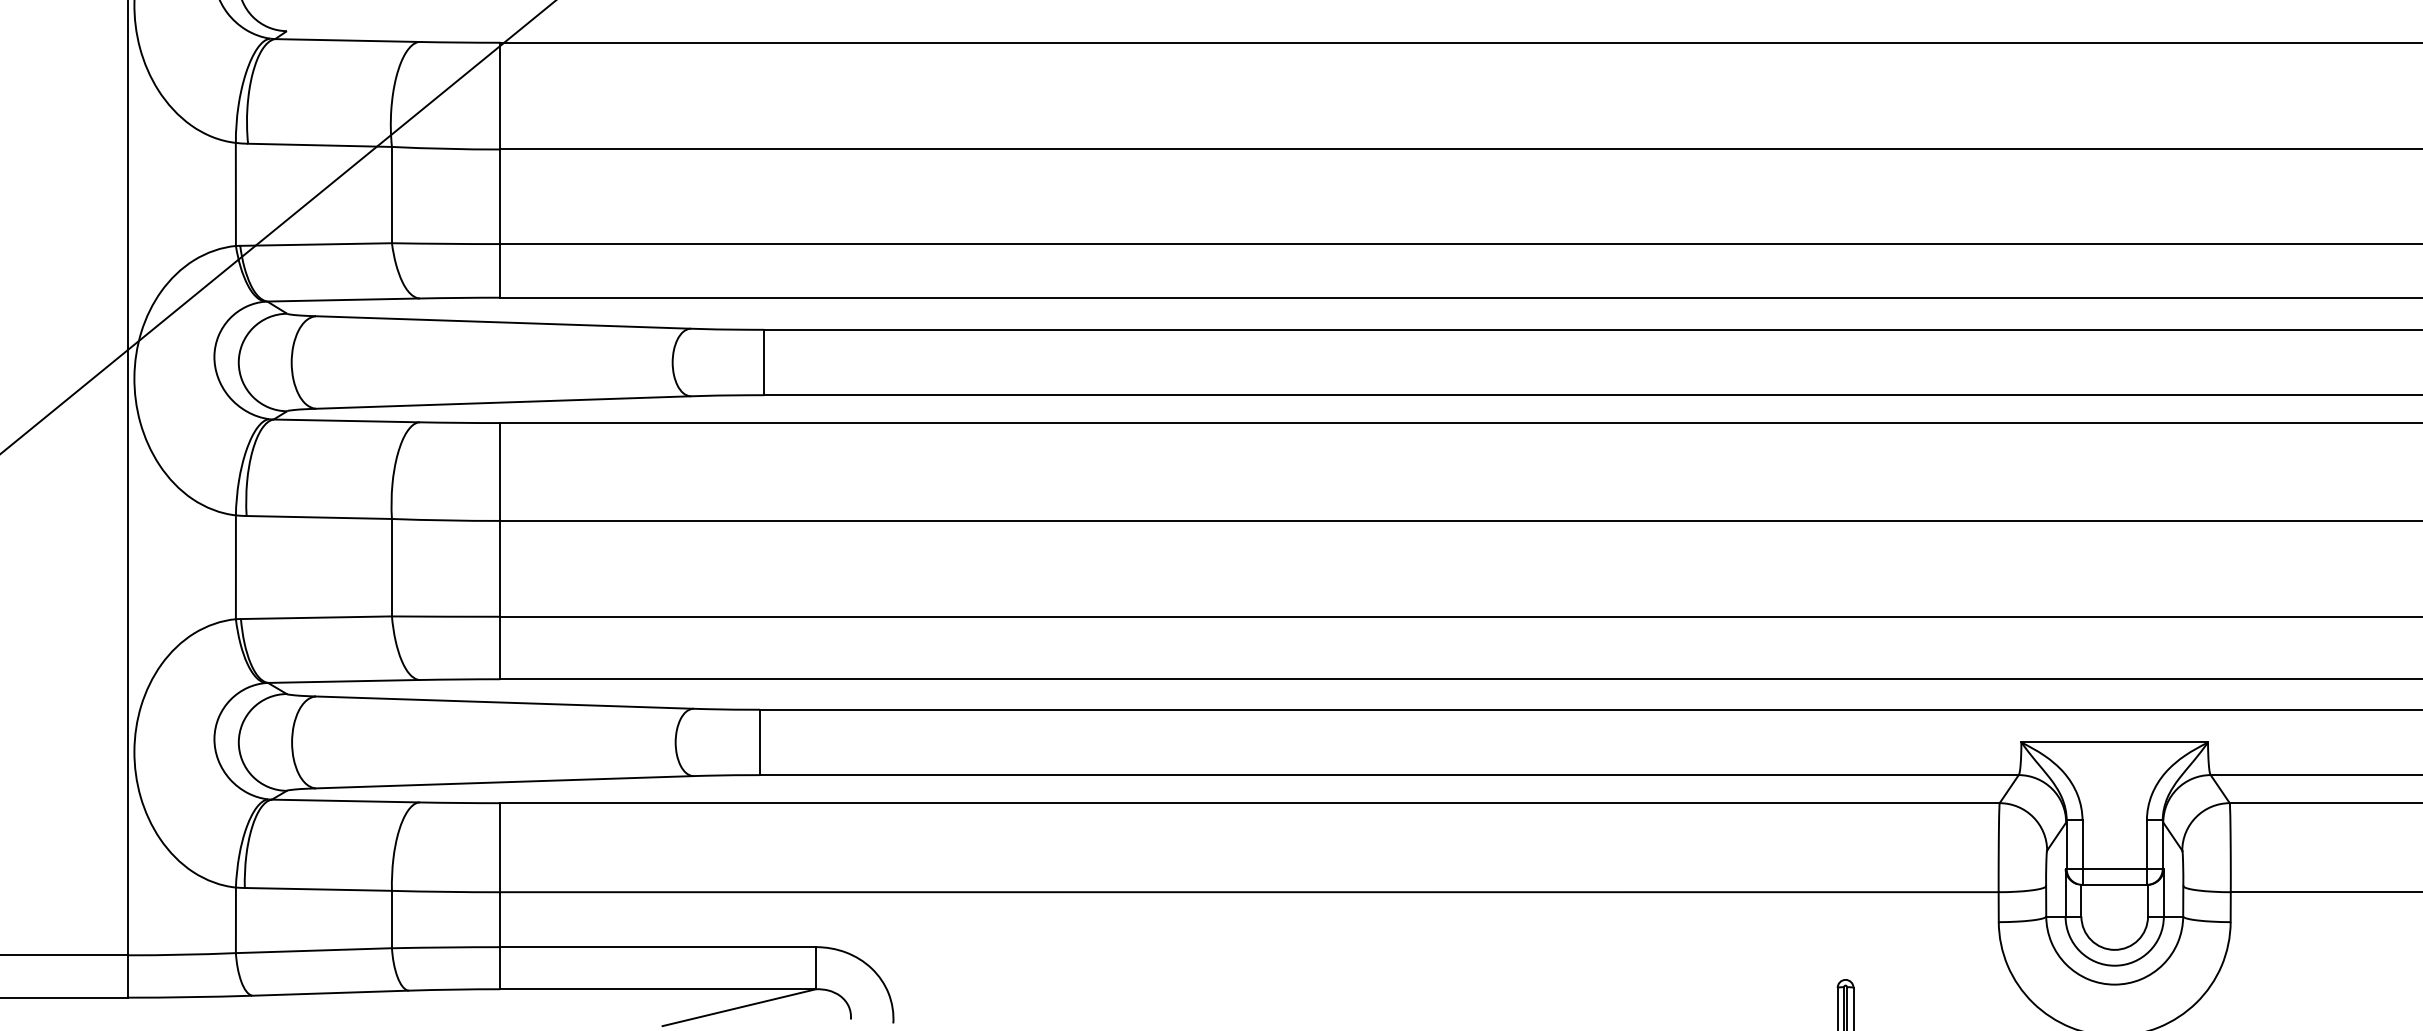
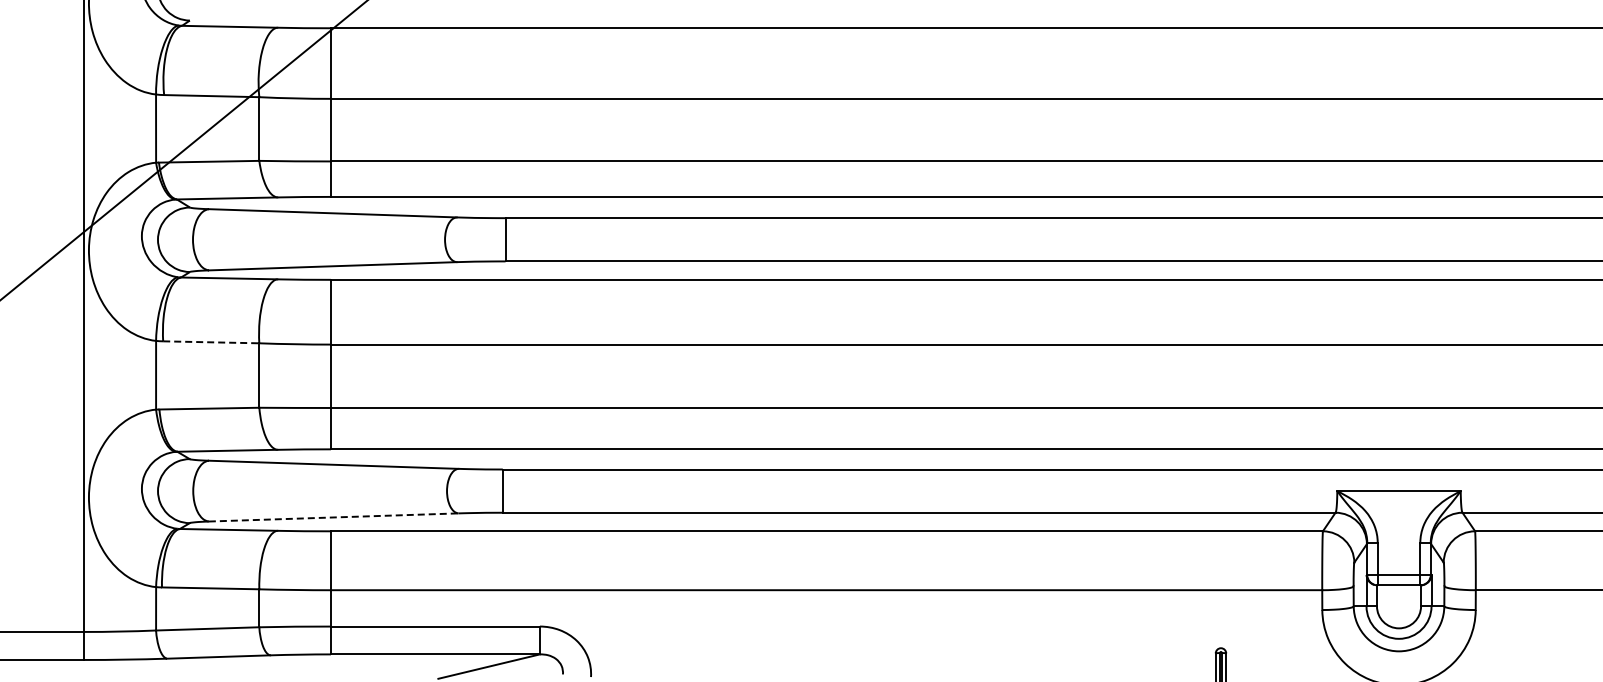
line: (319, 517) -> (211, 342), solid -> dashed
line: (504, 782) -> (333, 517), solid -> dashed

